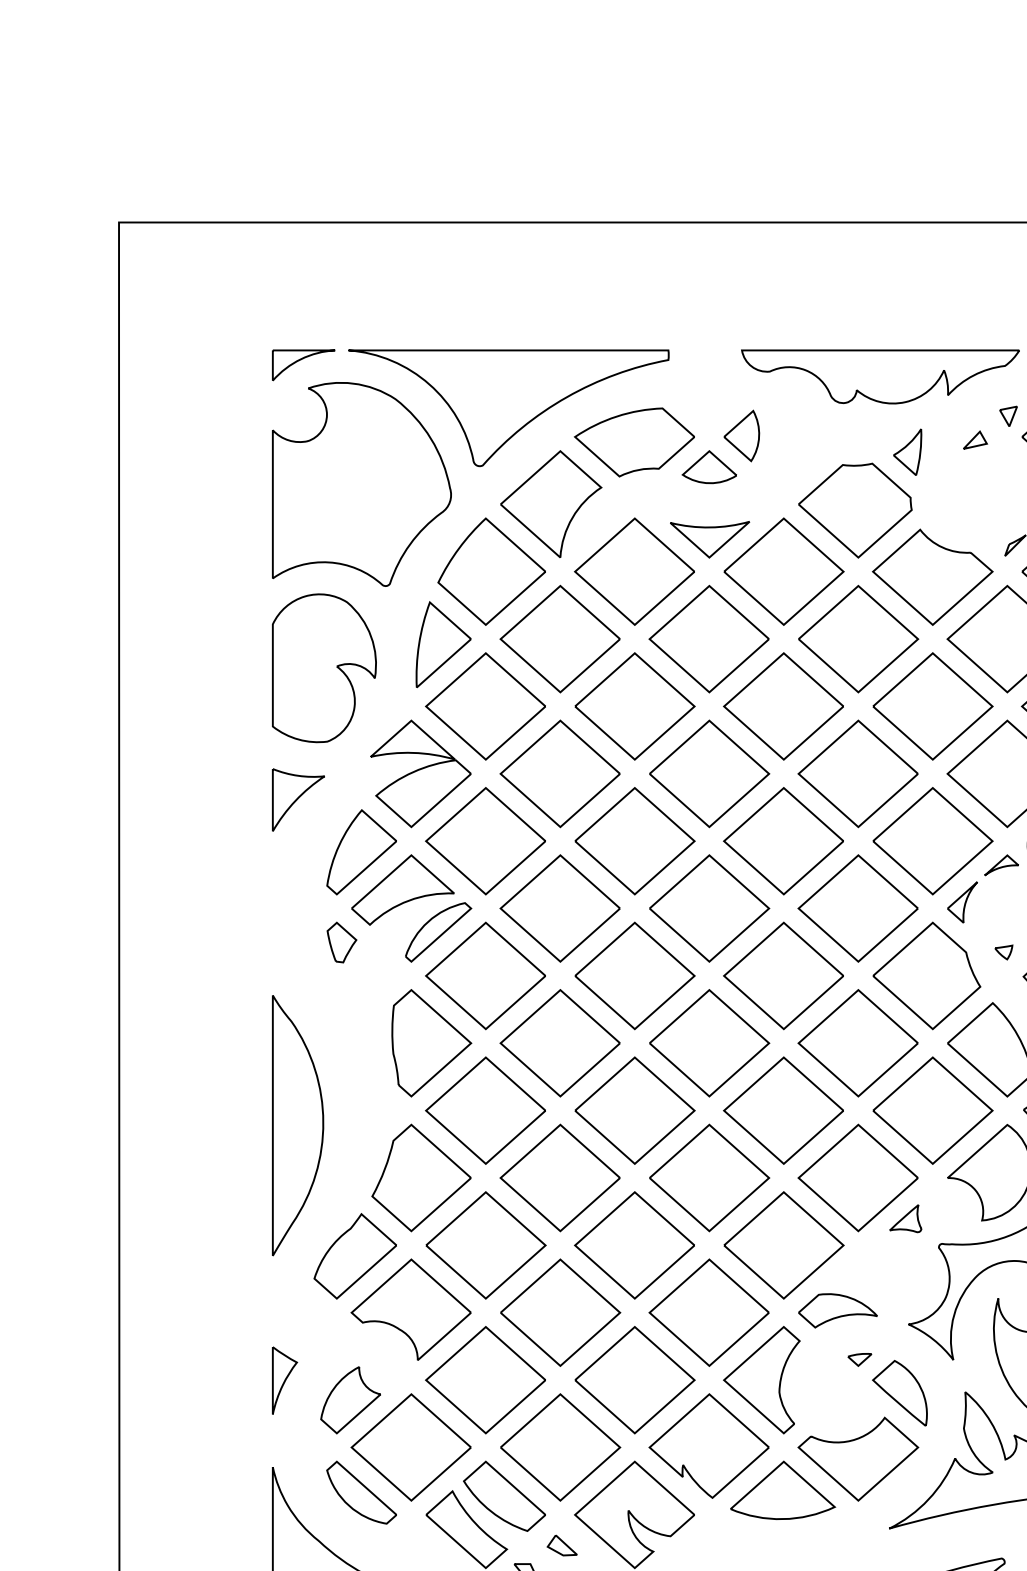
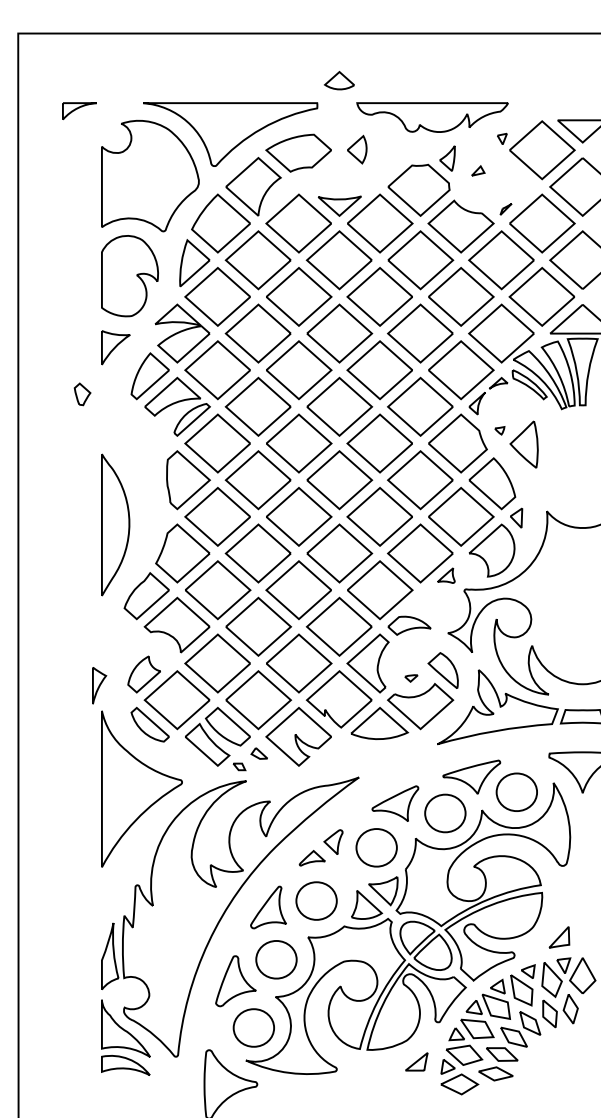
part: (303, 365) -> (79, 111), moved
part: (975, 439) -> (478, 170), moved
part: (709, 466) -> (339, 80), moved
part: (341, 942) -> (82, 394), moved
part: (860, 1359) -> (411, 678), moved
part: (284, 1380) -> (99, 685), moved

